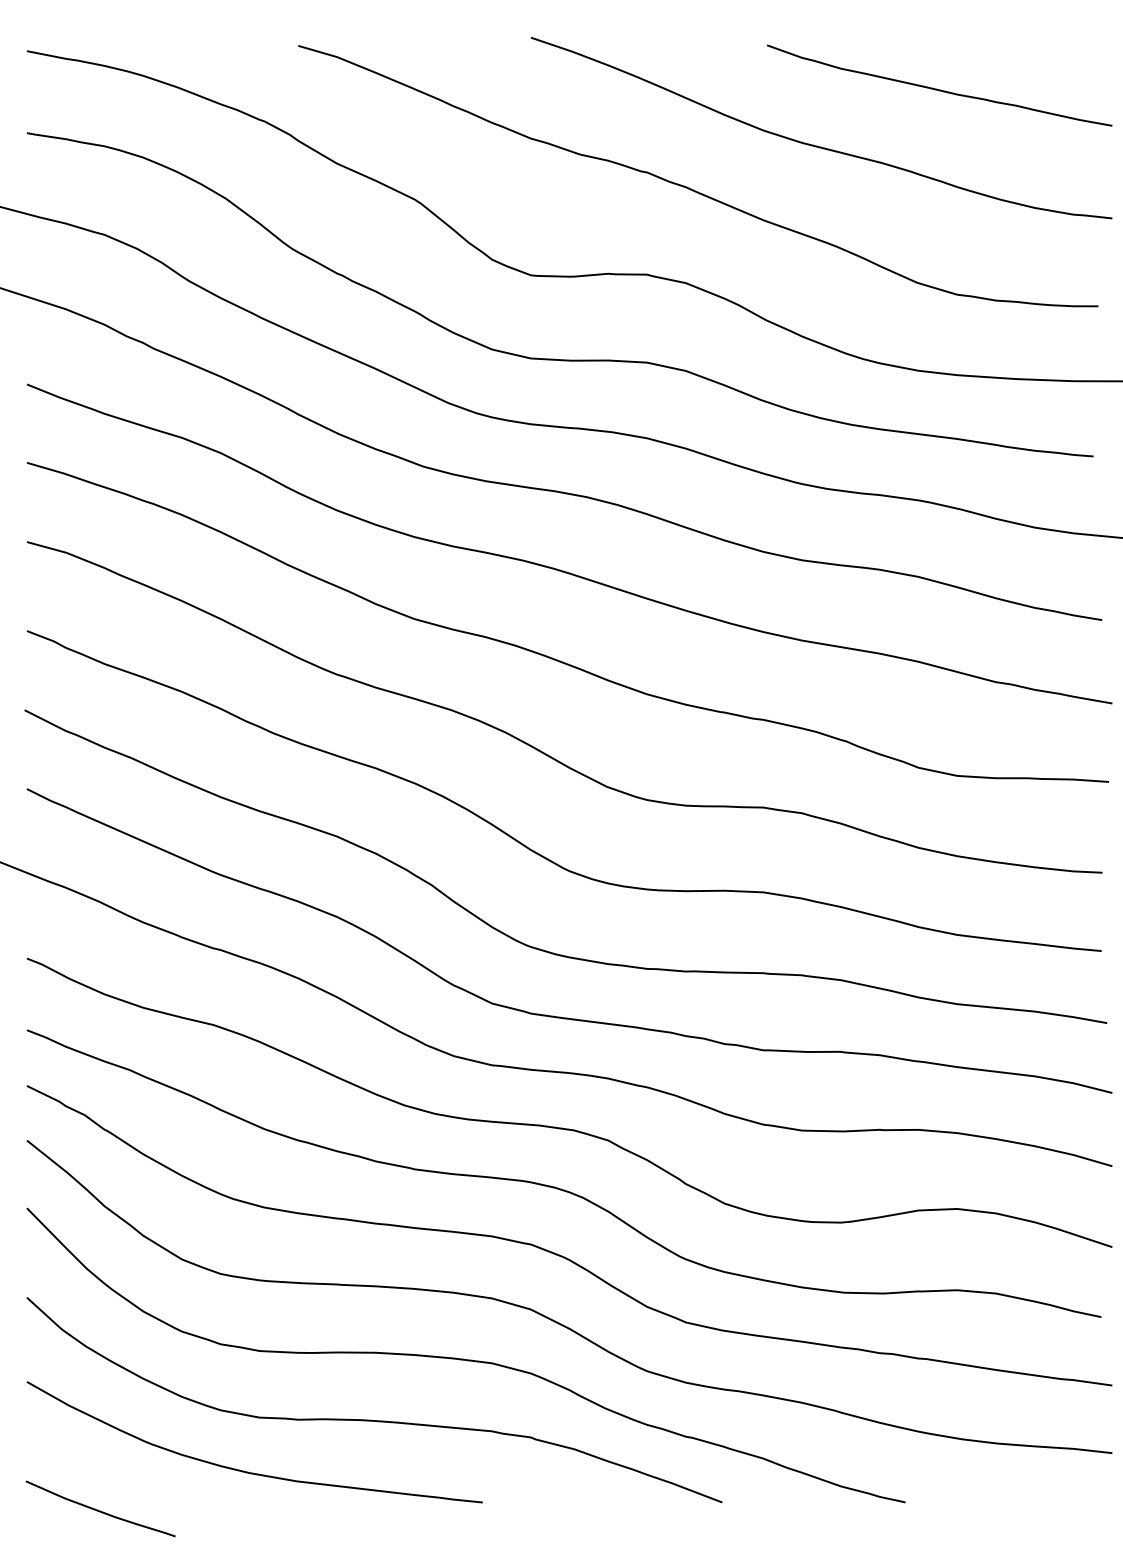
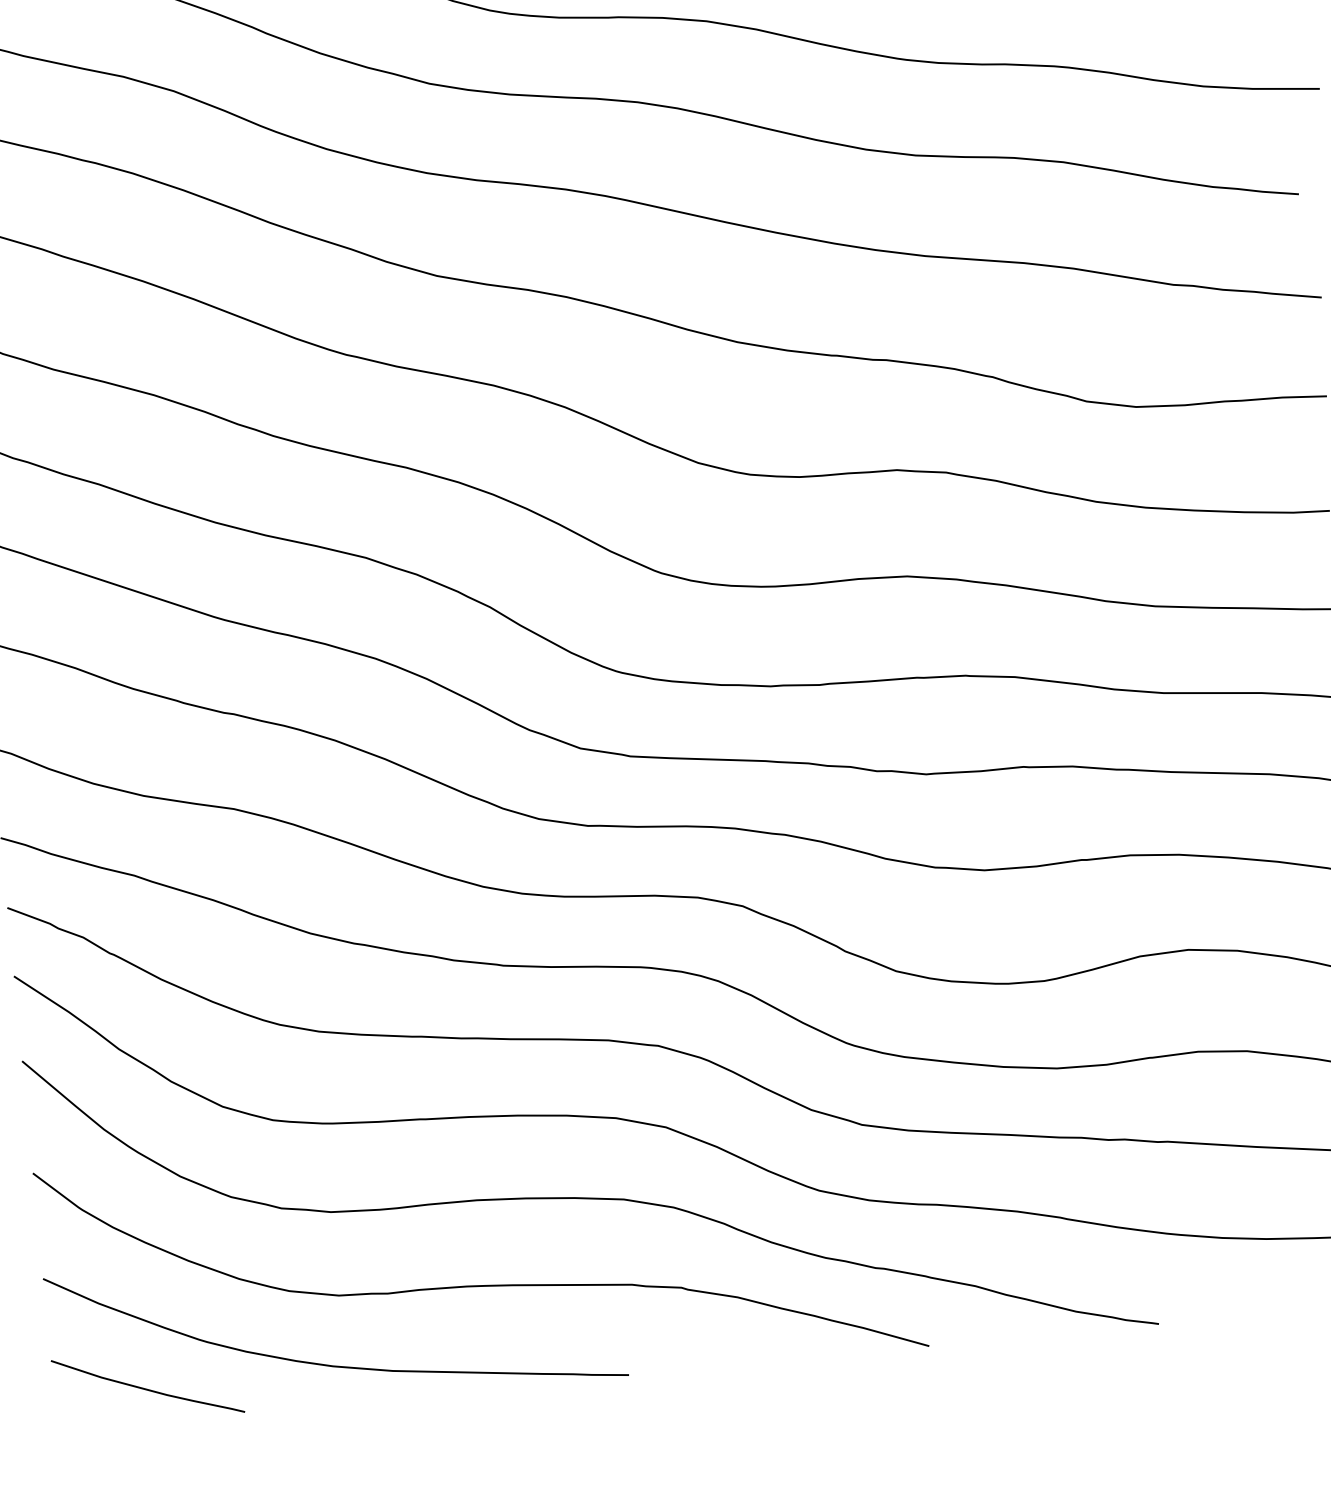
curve: (100, 1510) -> (147, 1388), moved

